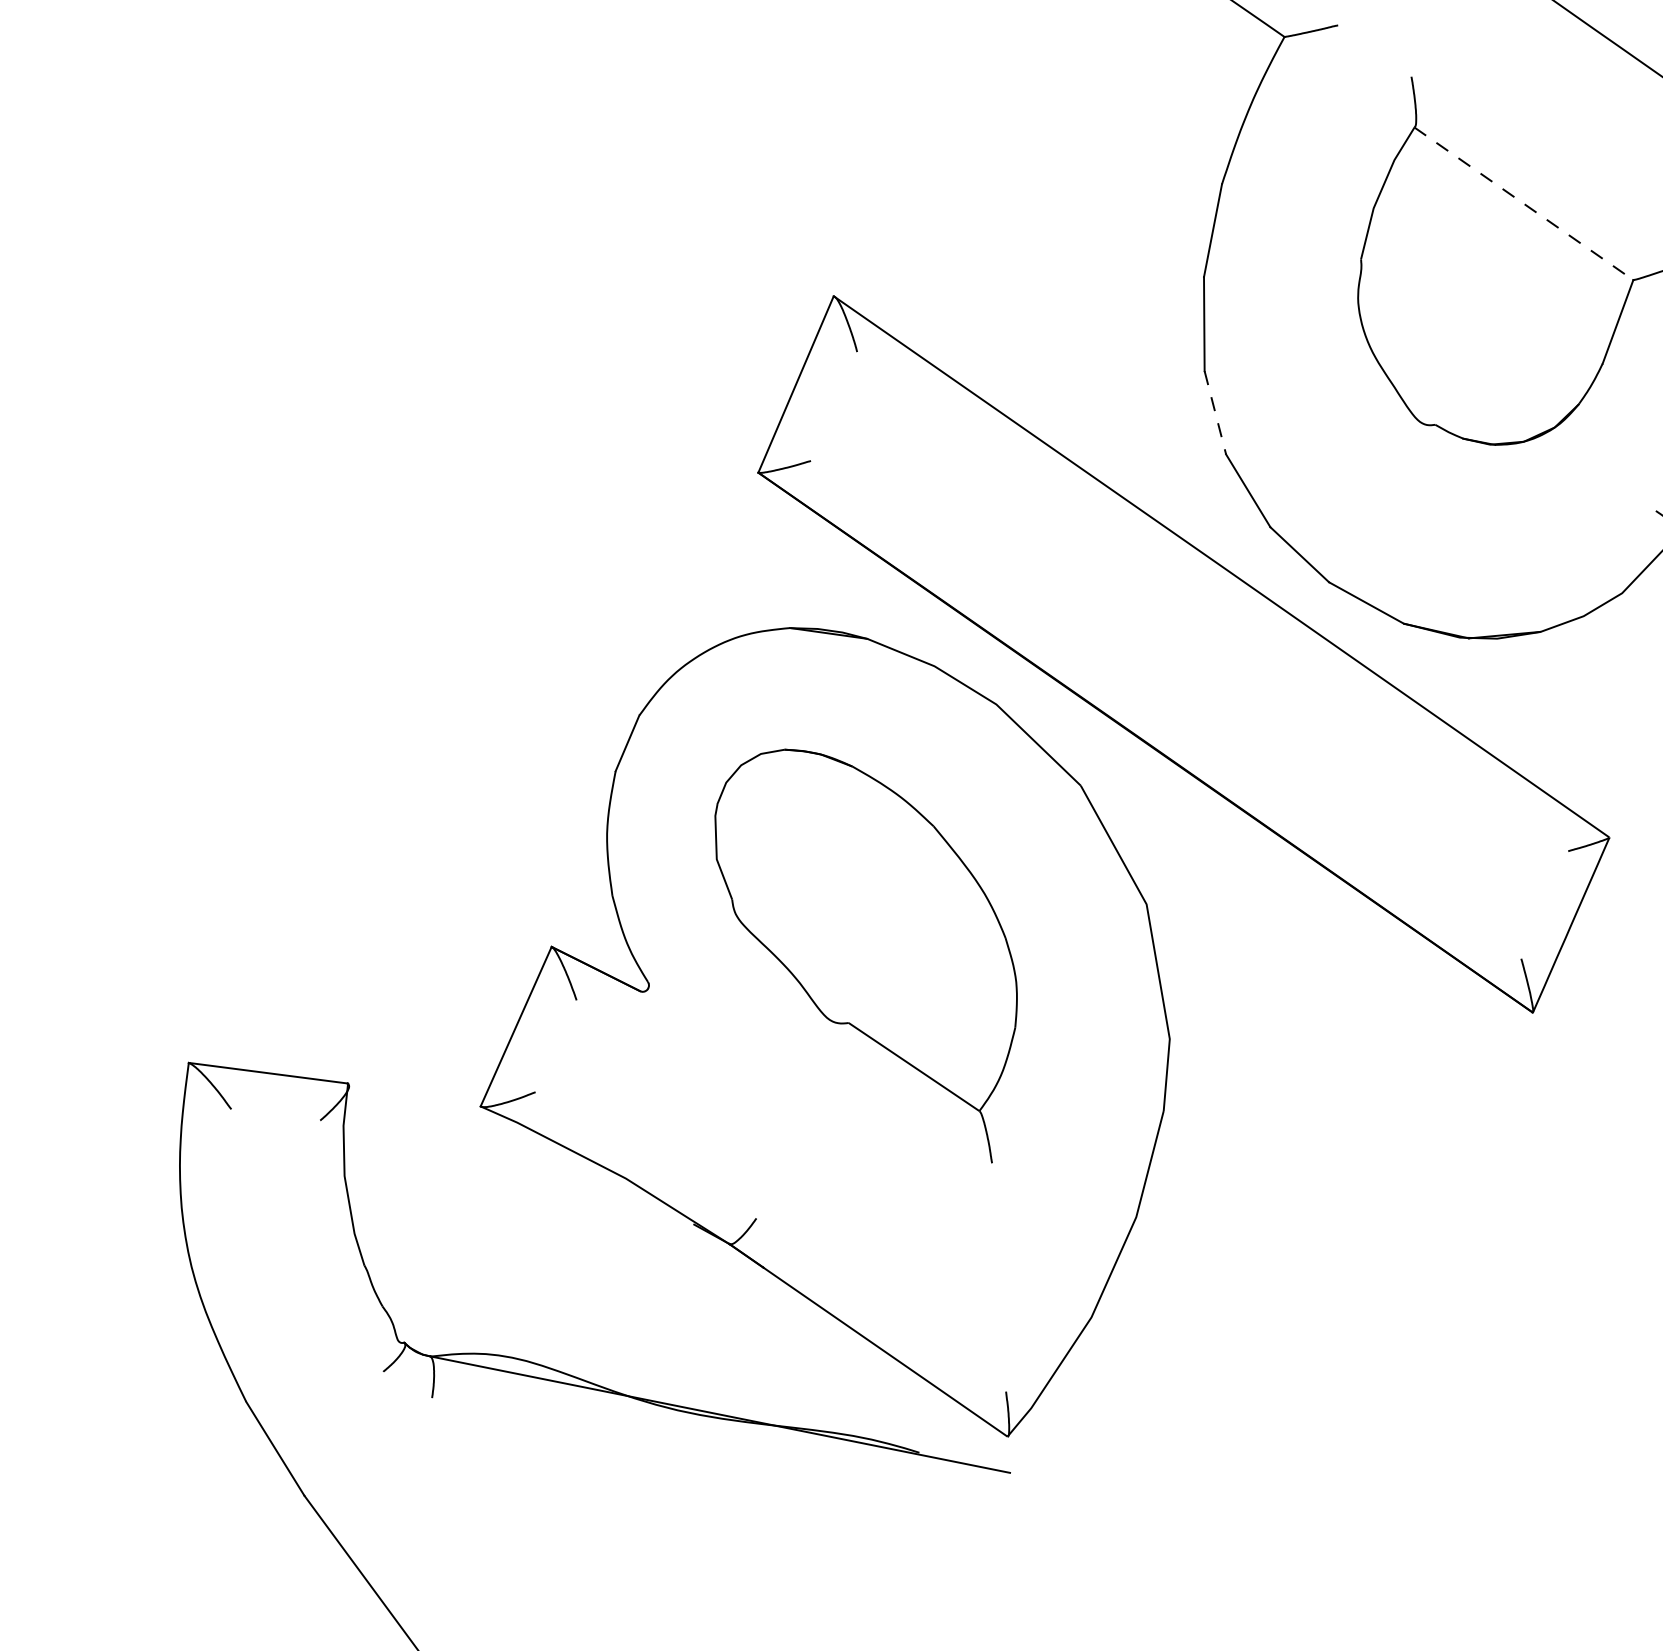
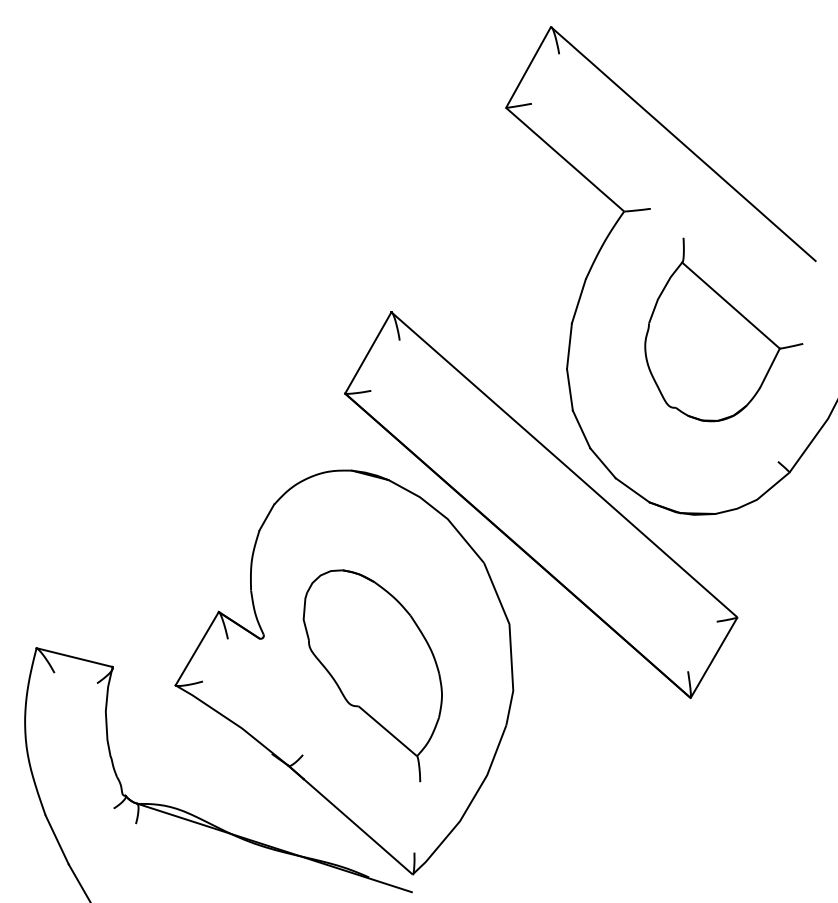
line: (1524, 203) -> (731, 305), dashed -> solid
line: (1214, 412) -> (569, 389), dashed -> solid
part: (869, 957) -> (372, 675), moved

